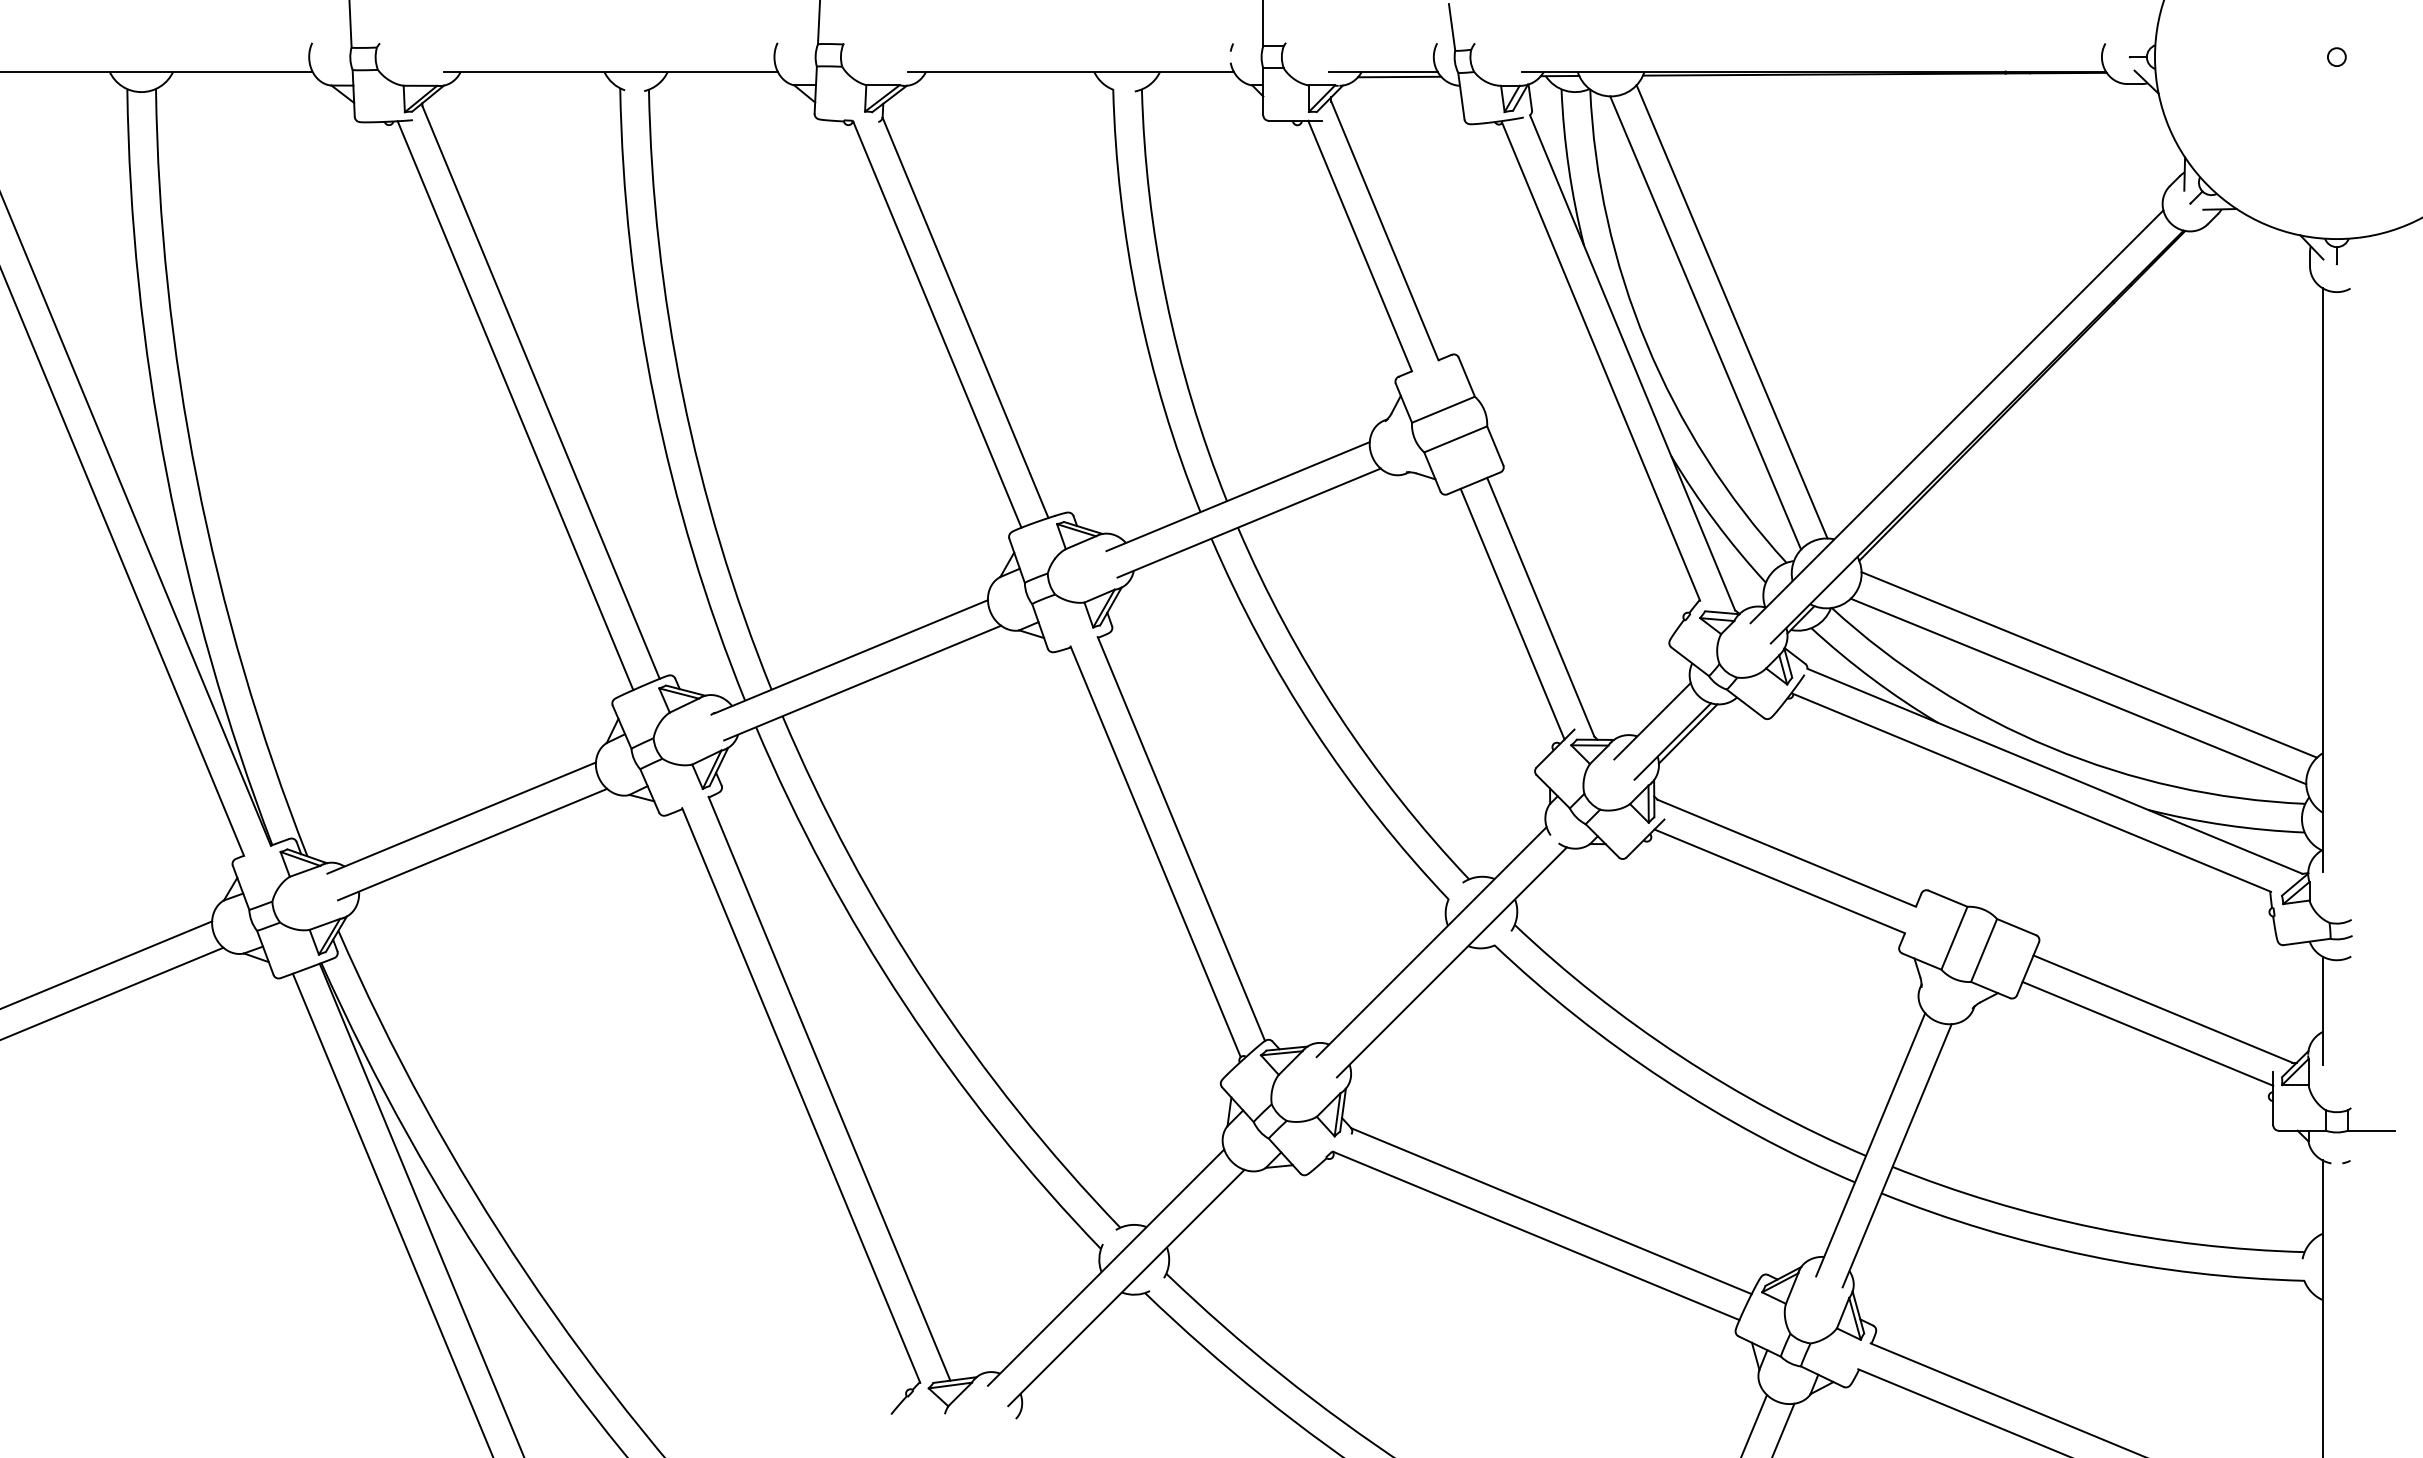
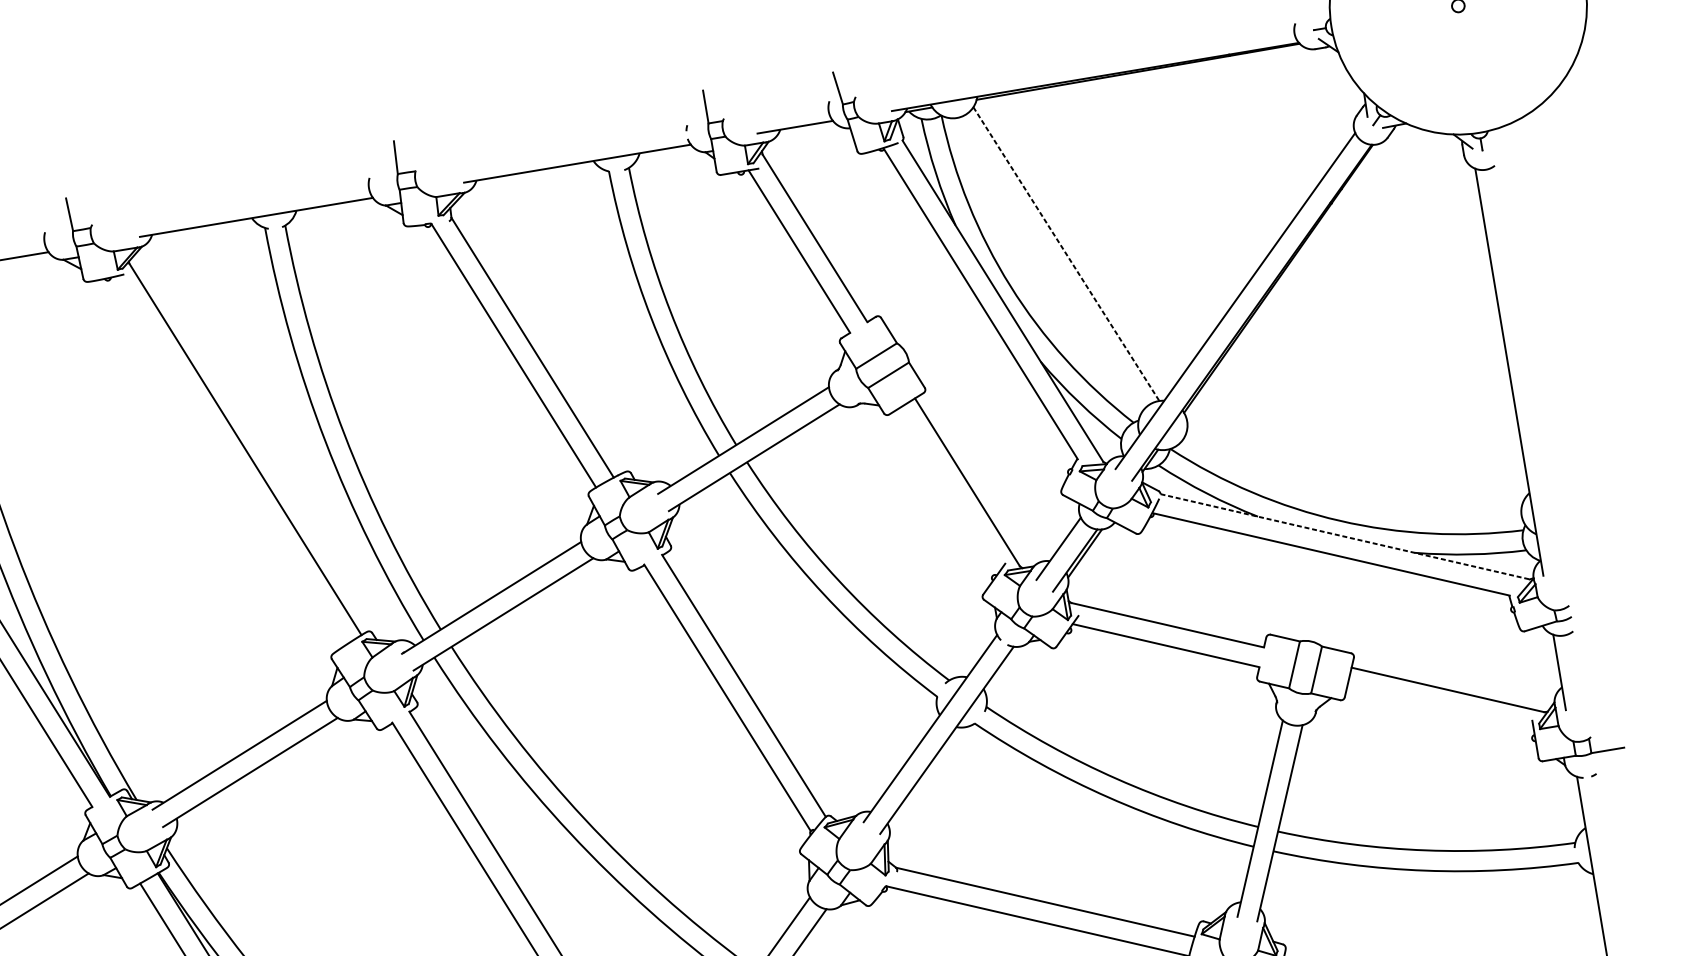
line: (1399, 76) -> (807, 128), removed
line: (1732, 311) -> (1066, 253), solid -> dashed
line: (1705, 322) -> (1049, 264), removed
line: (515, 405) -> (229, 461), removed
line: (1512, 613) -> (948, 490), removed
line: (2089, 664) -> (1356, 458), removed
line: (2078, 691) -> (1352, 478), removed
line: (2055, 771) -> (1345, 536), solid -> dashed
line: (2147, 1033) -> (1440, 708), removed

